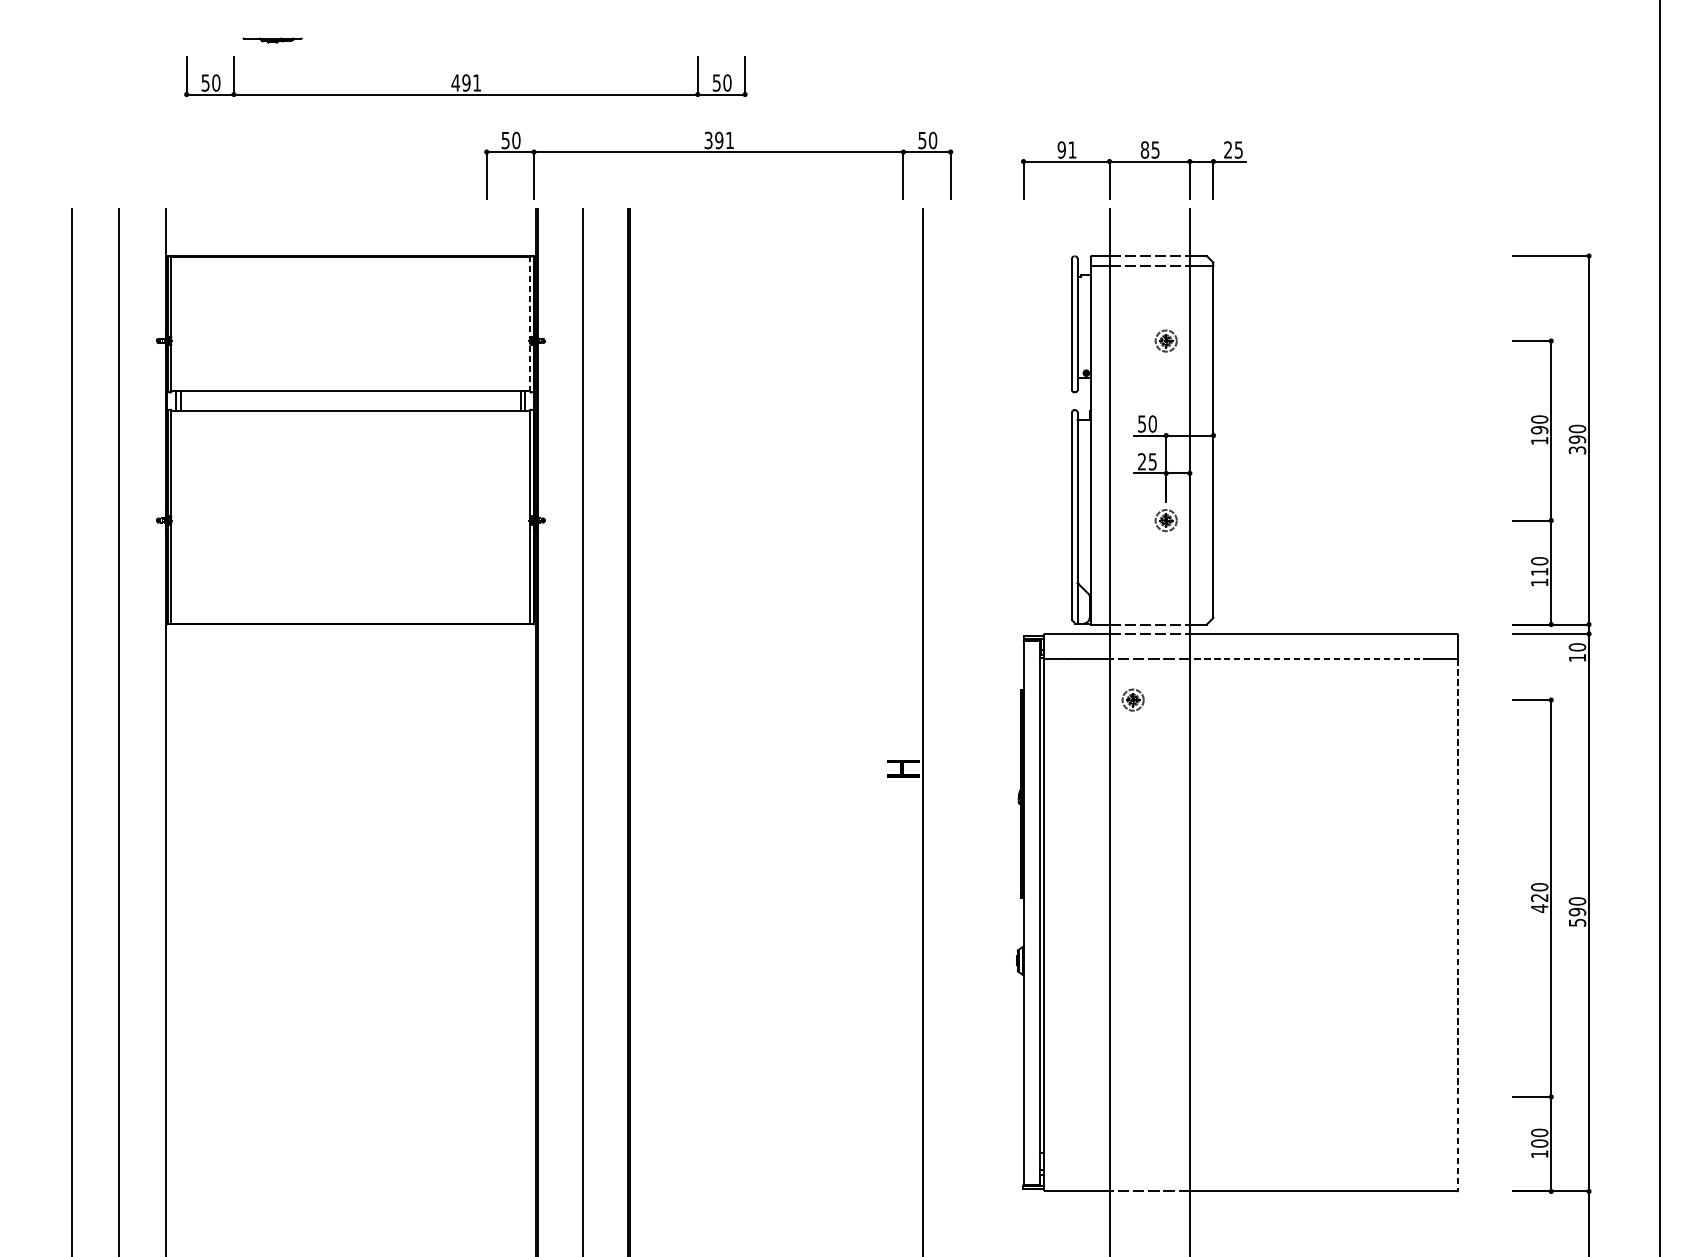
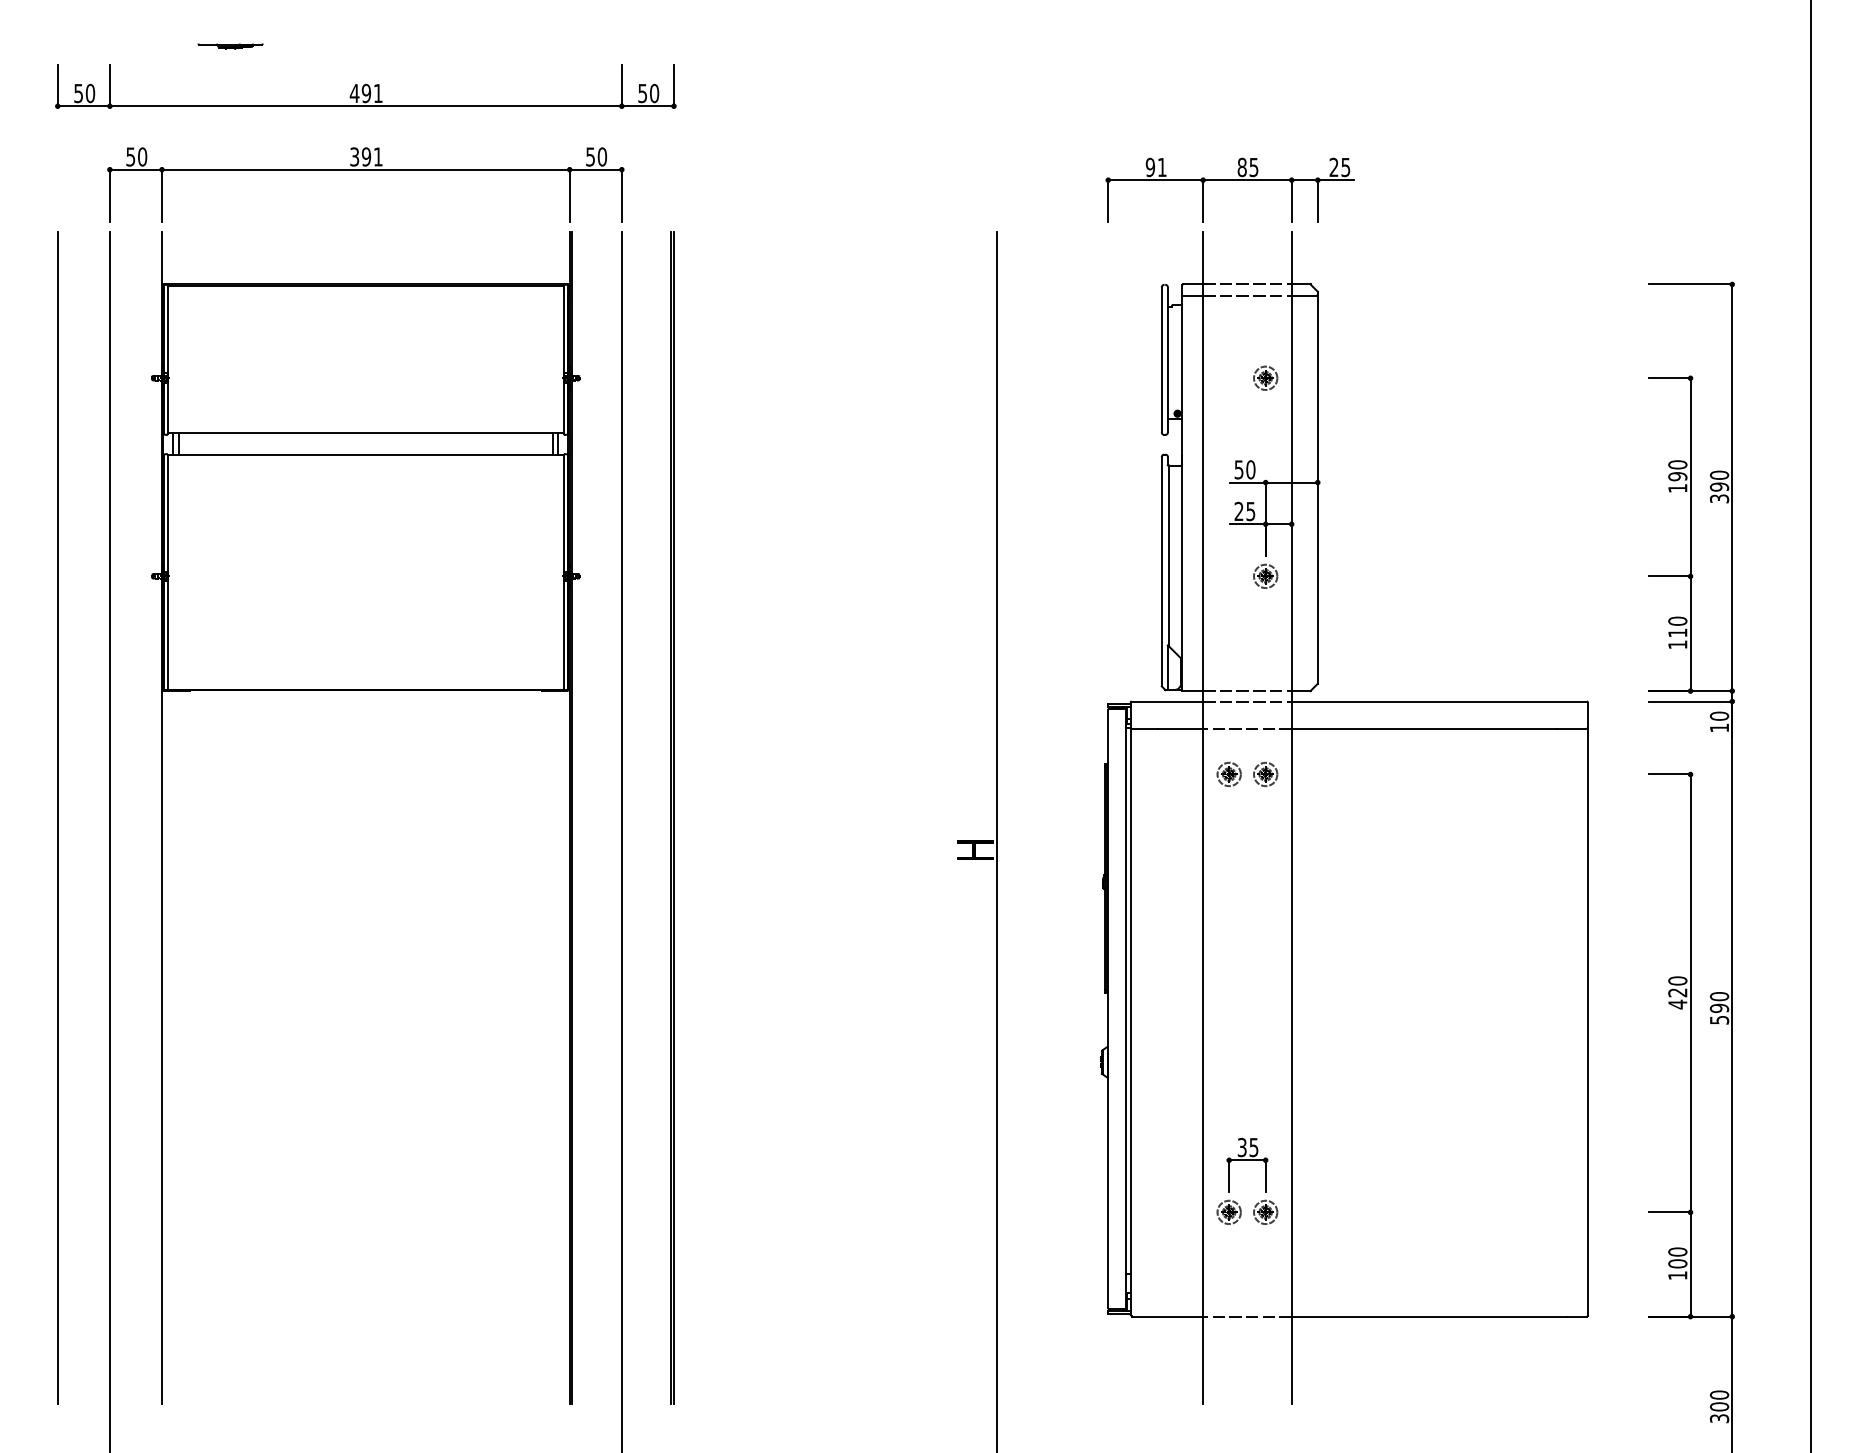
part: (272, 40) -> (230, 46), moved
part: (465, 76) -> (365, 86), moved
part: (718, 152) -> (365, 170), moved
line: (529, 324) -> (563, 360), dashed -> solid
line: (1309, 658) -> (1423, 728), dashed -> solid
part: (1166, 700) -> (1265, 774), added
line: (1457, 924) -> (1587, 1022), dashed -> solid
part: (1133, 1068) -> (1229, 1180), added

